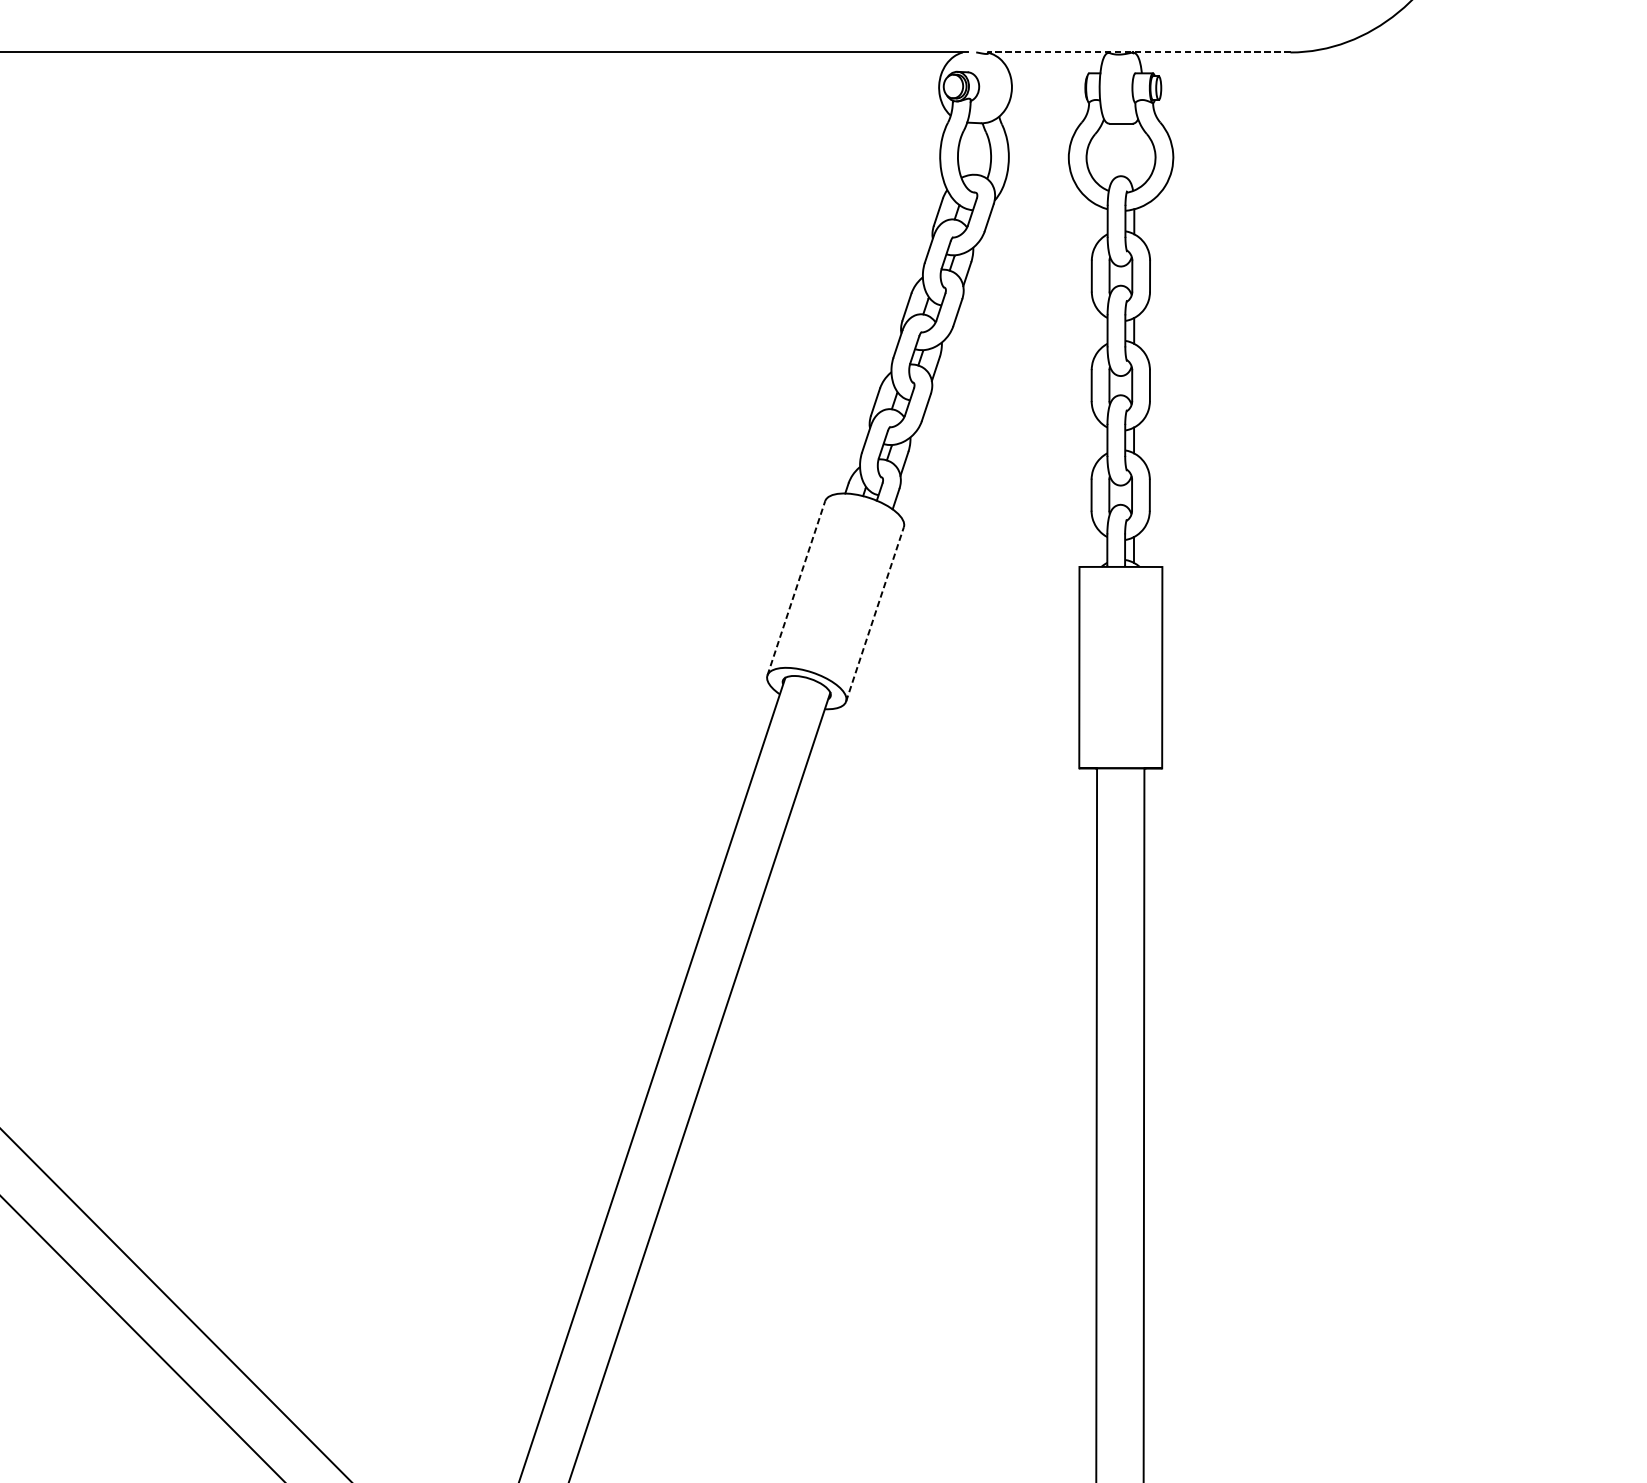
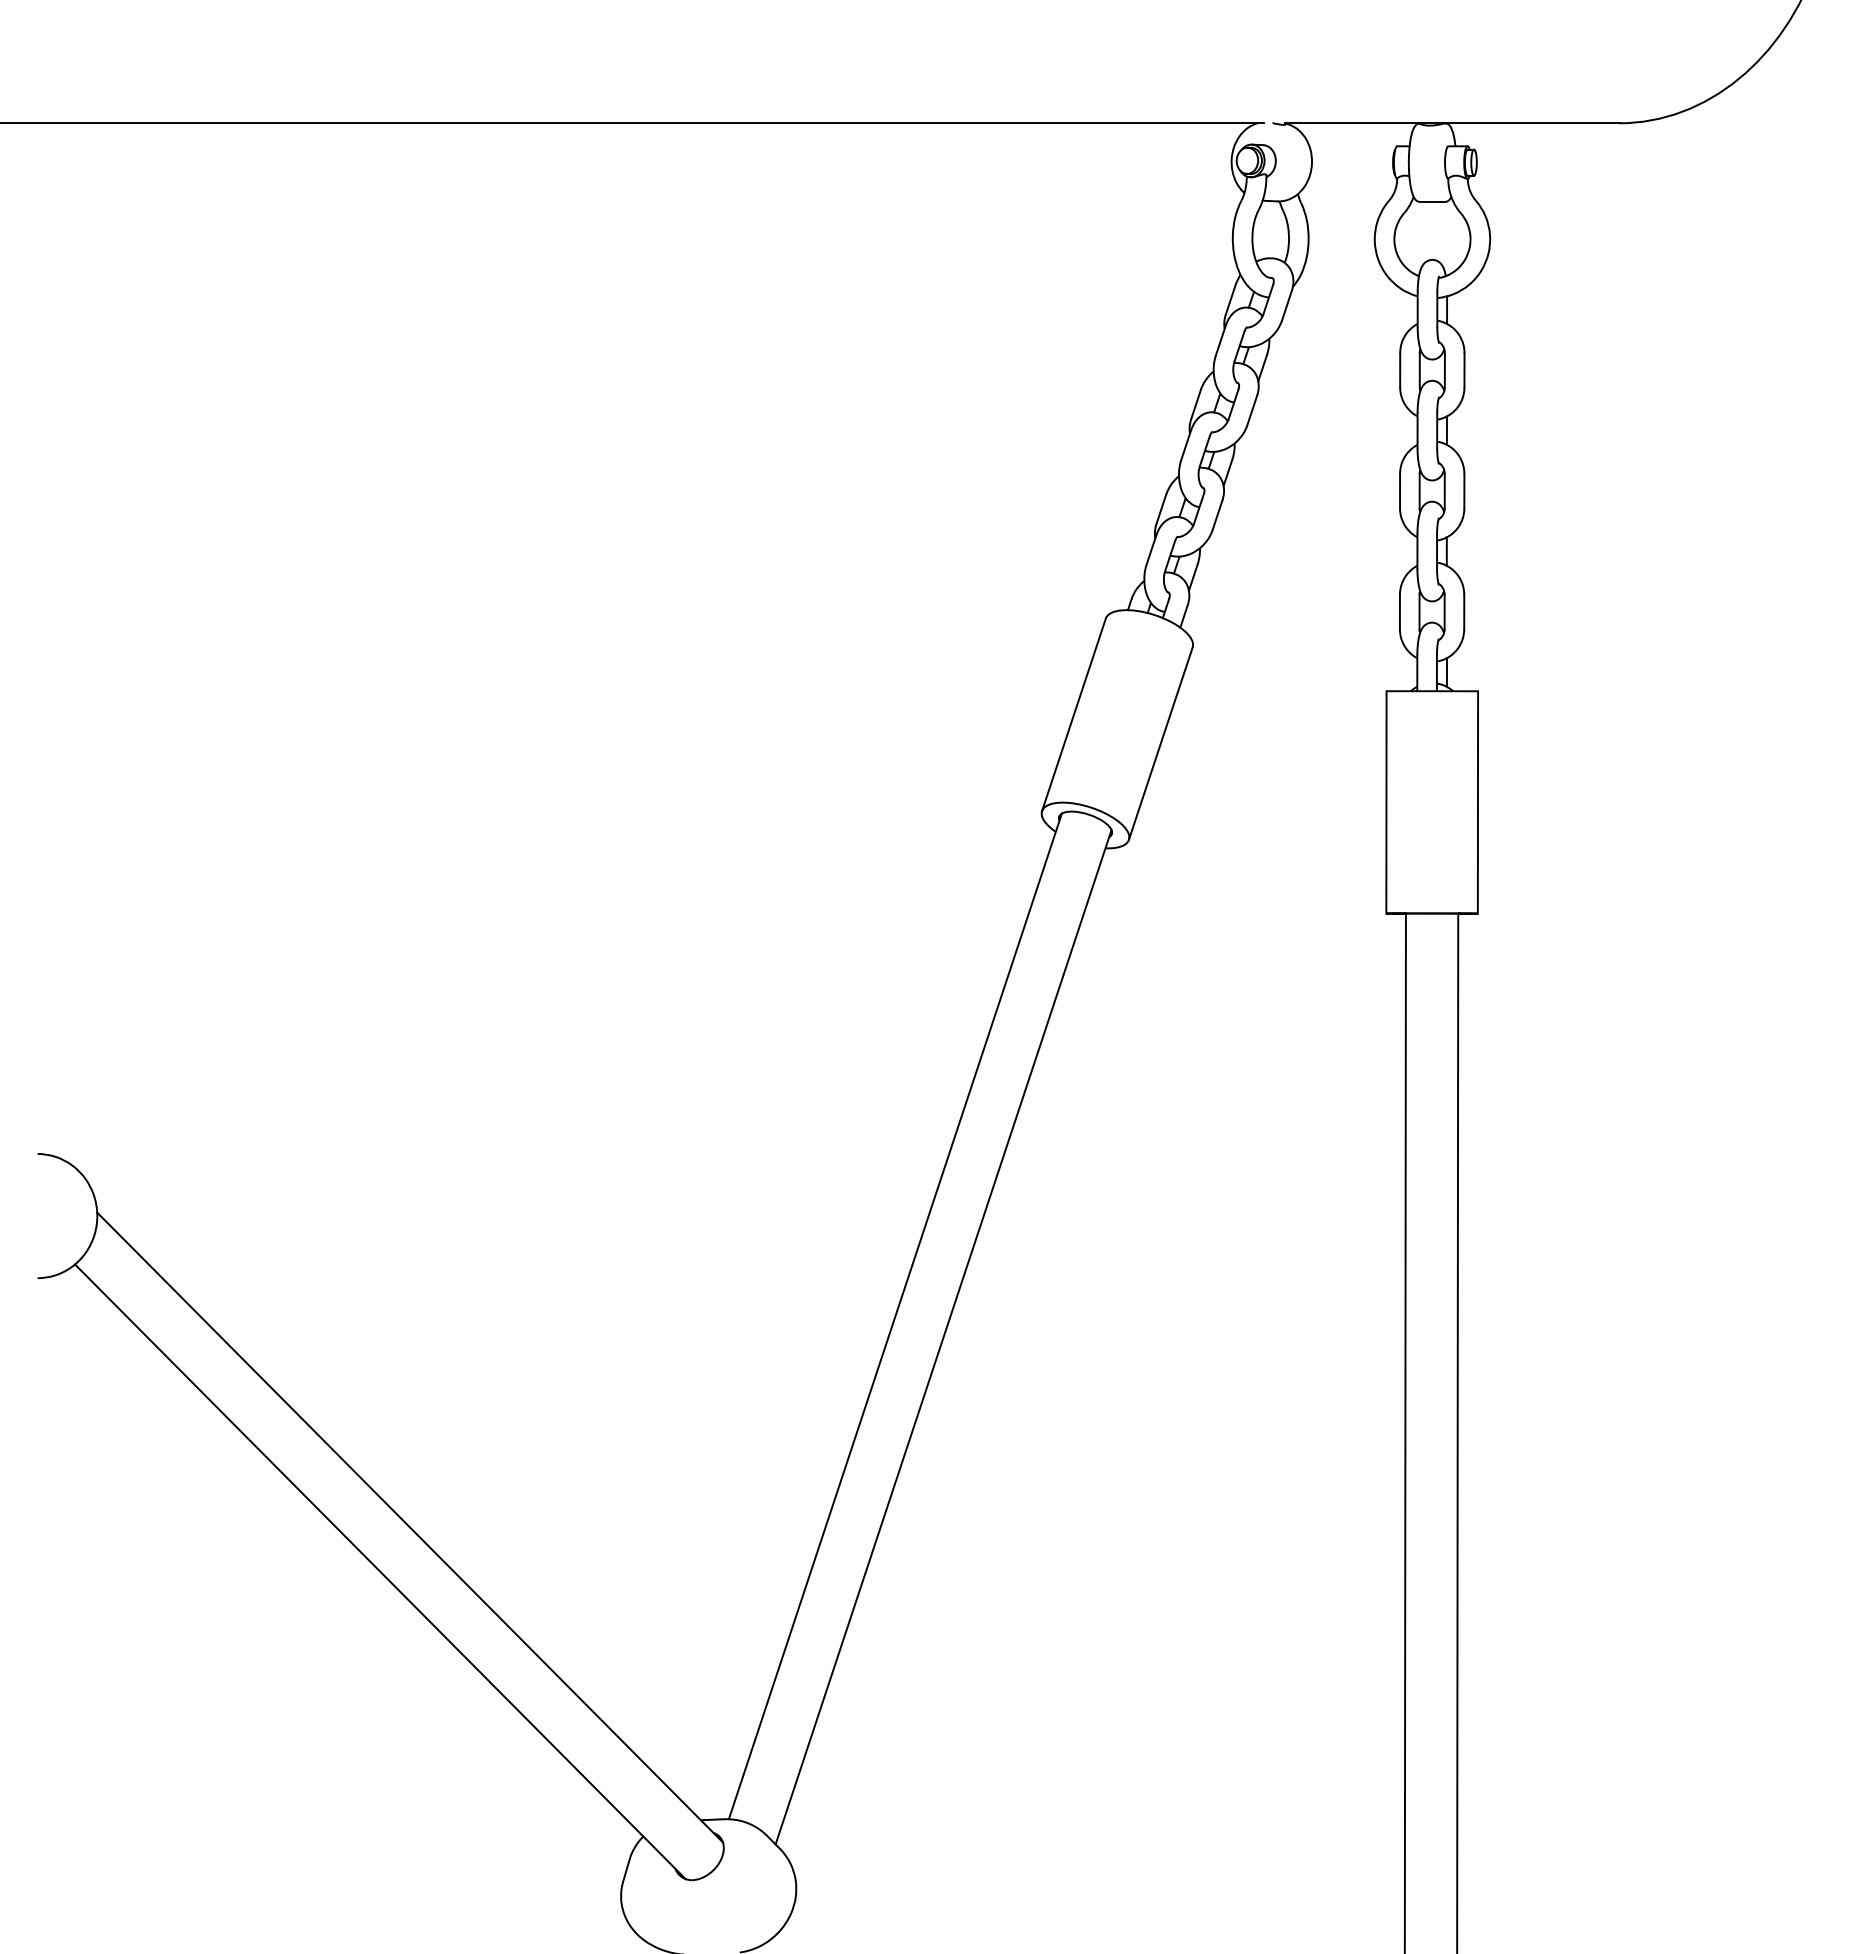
line: (1139, 52) -> (1452, 123), dashed -> solid
line: (796, 588) -> (1074, 714), dashed -> solid
line: (874, 614) -> (1160, 743), dashed -> solid

